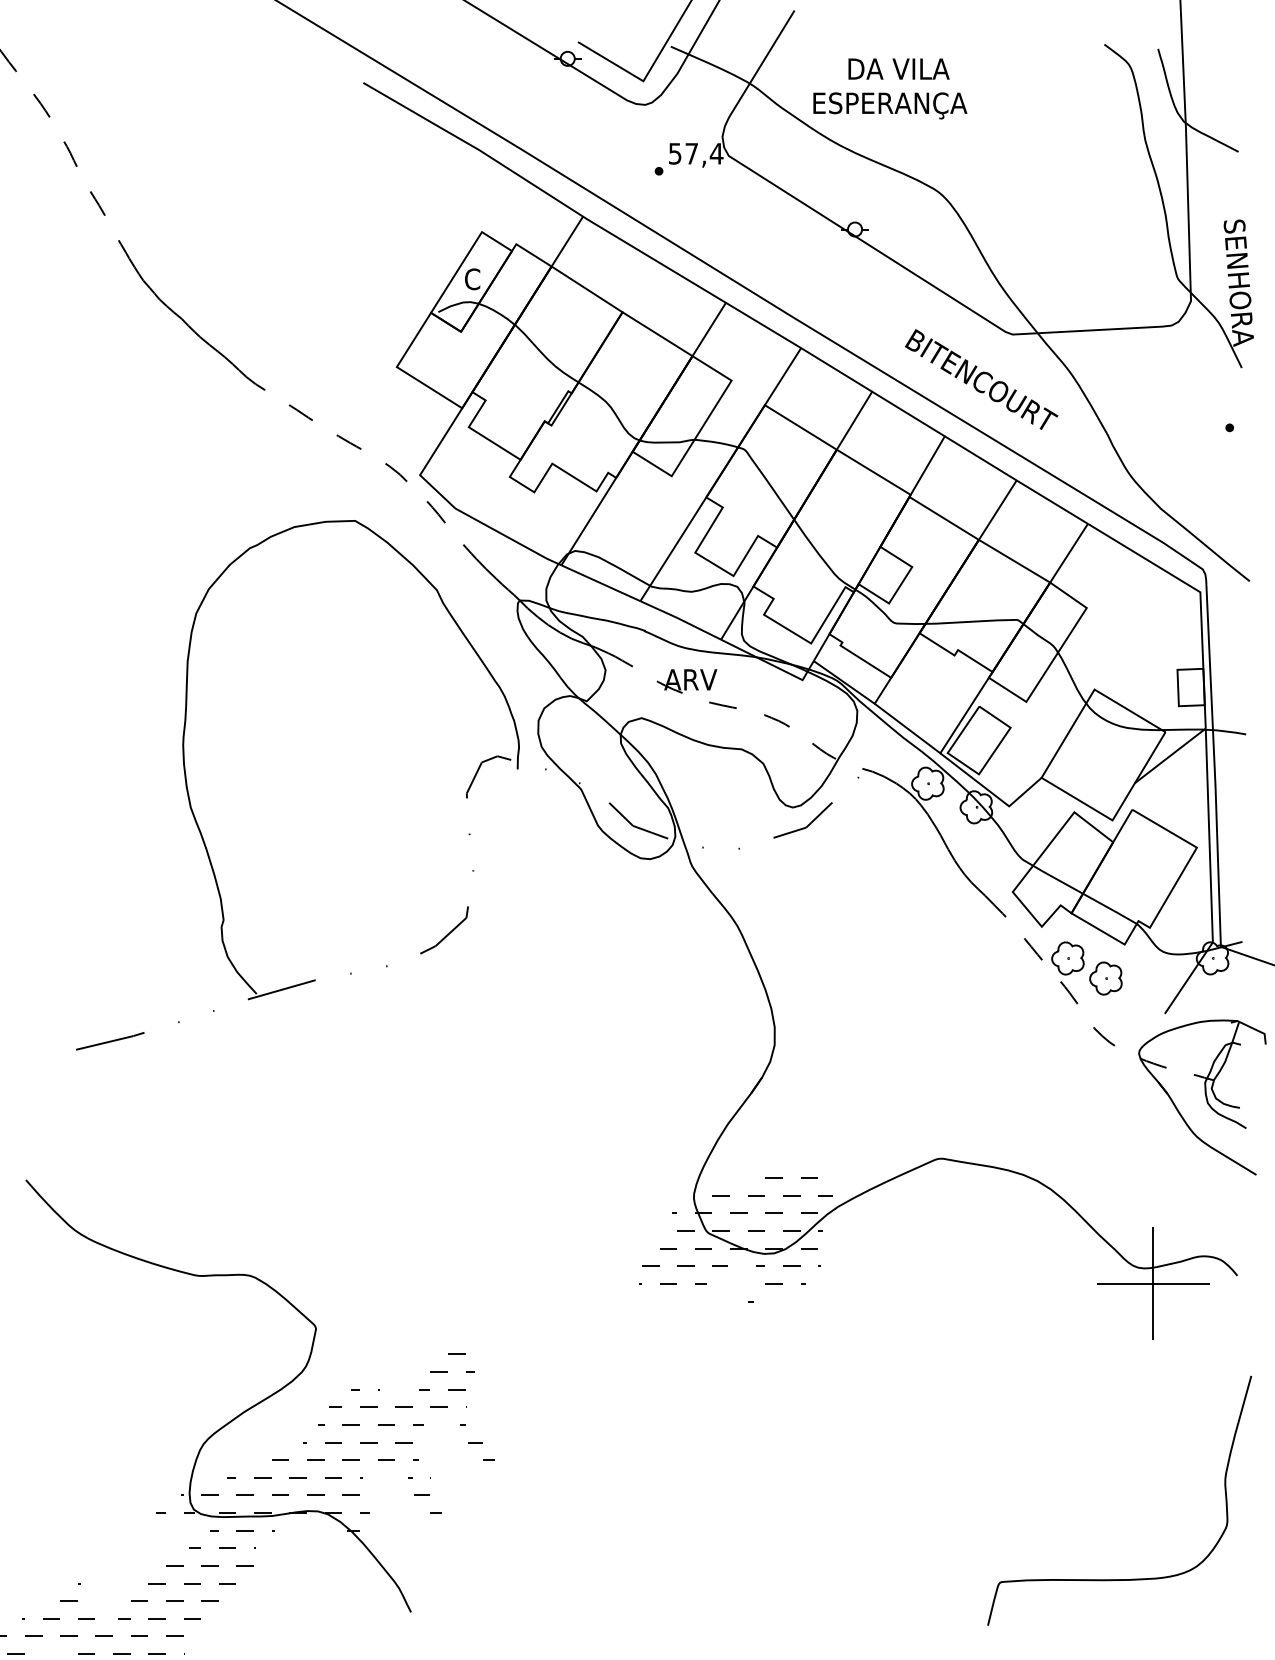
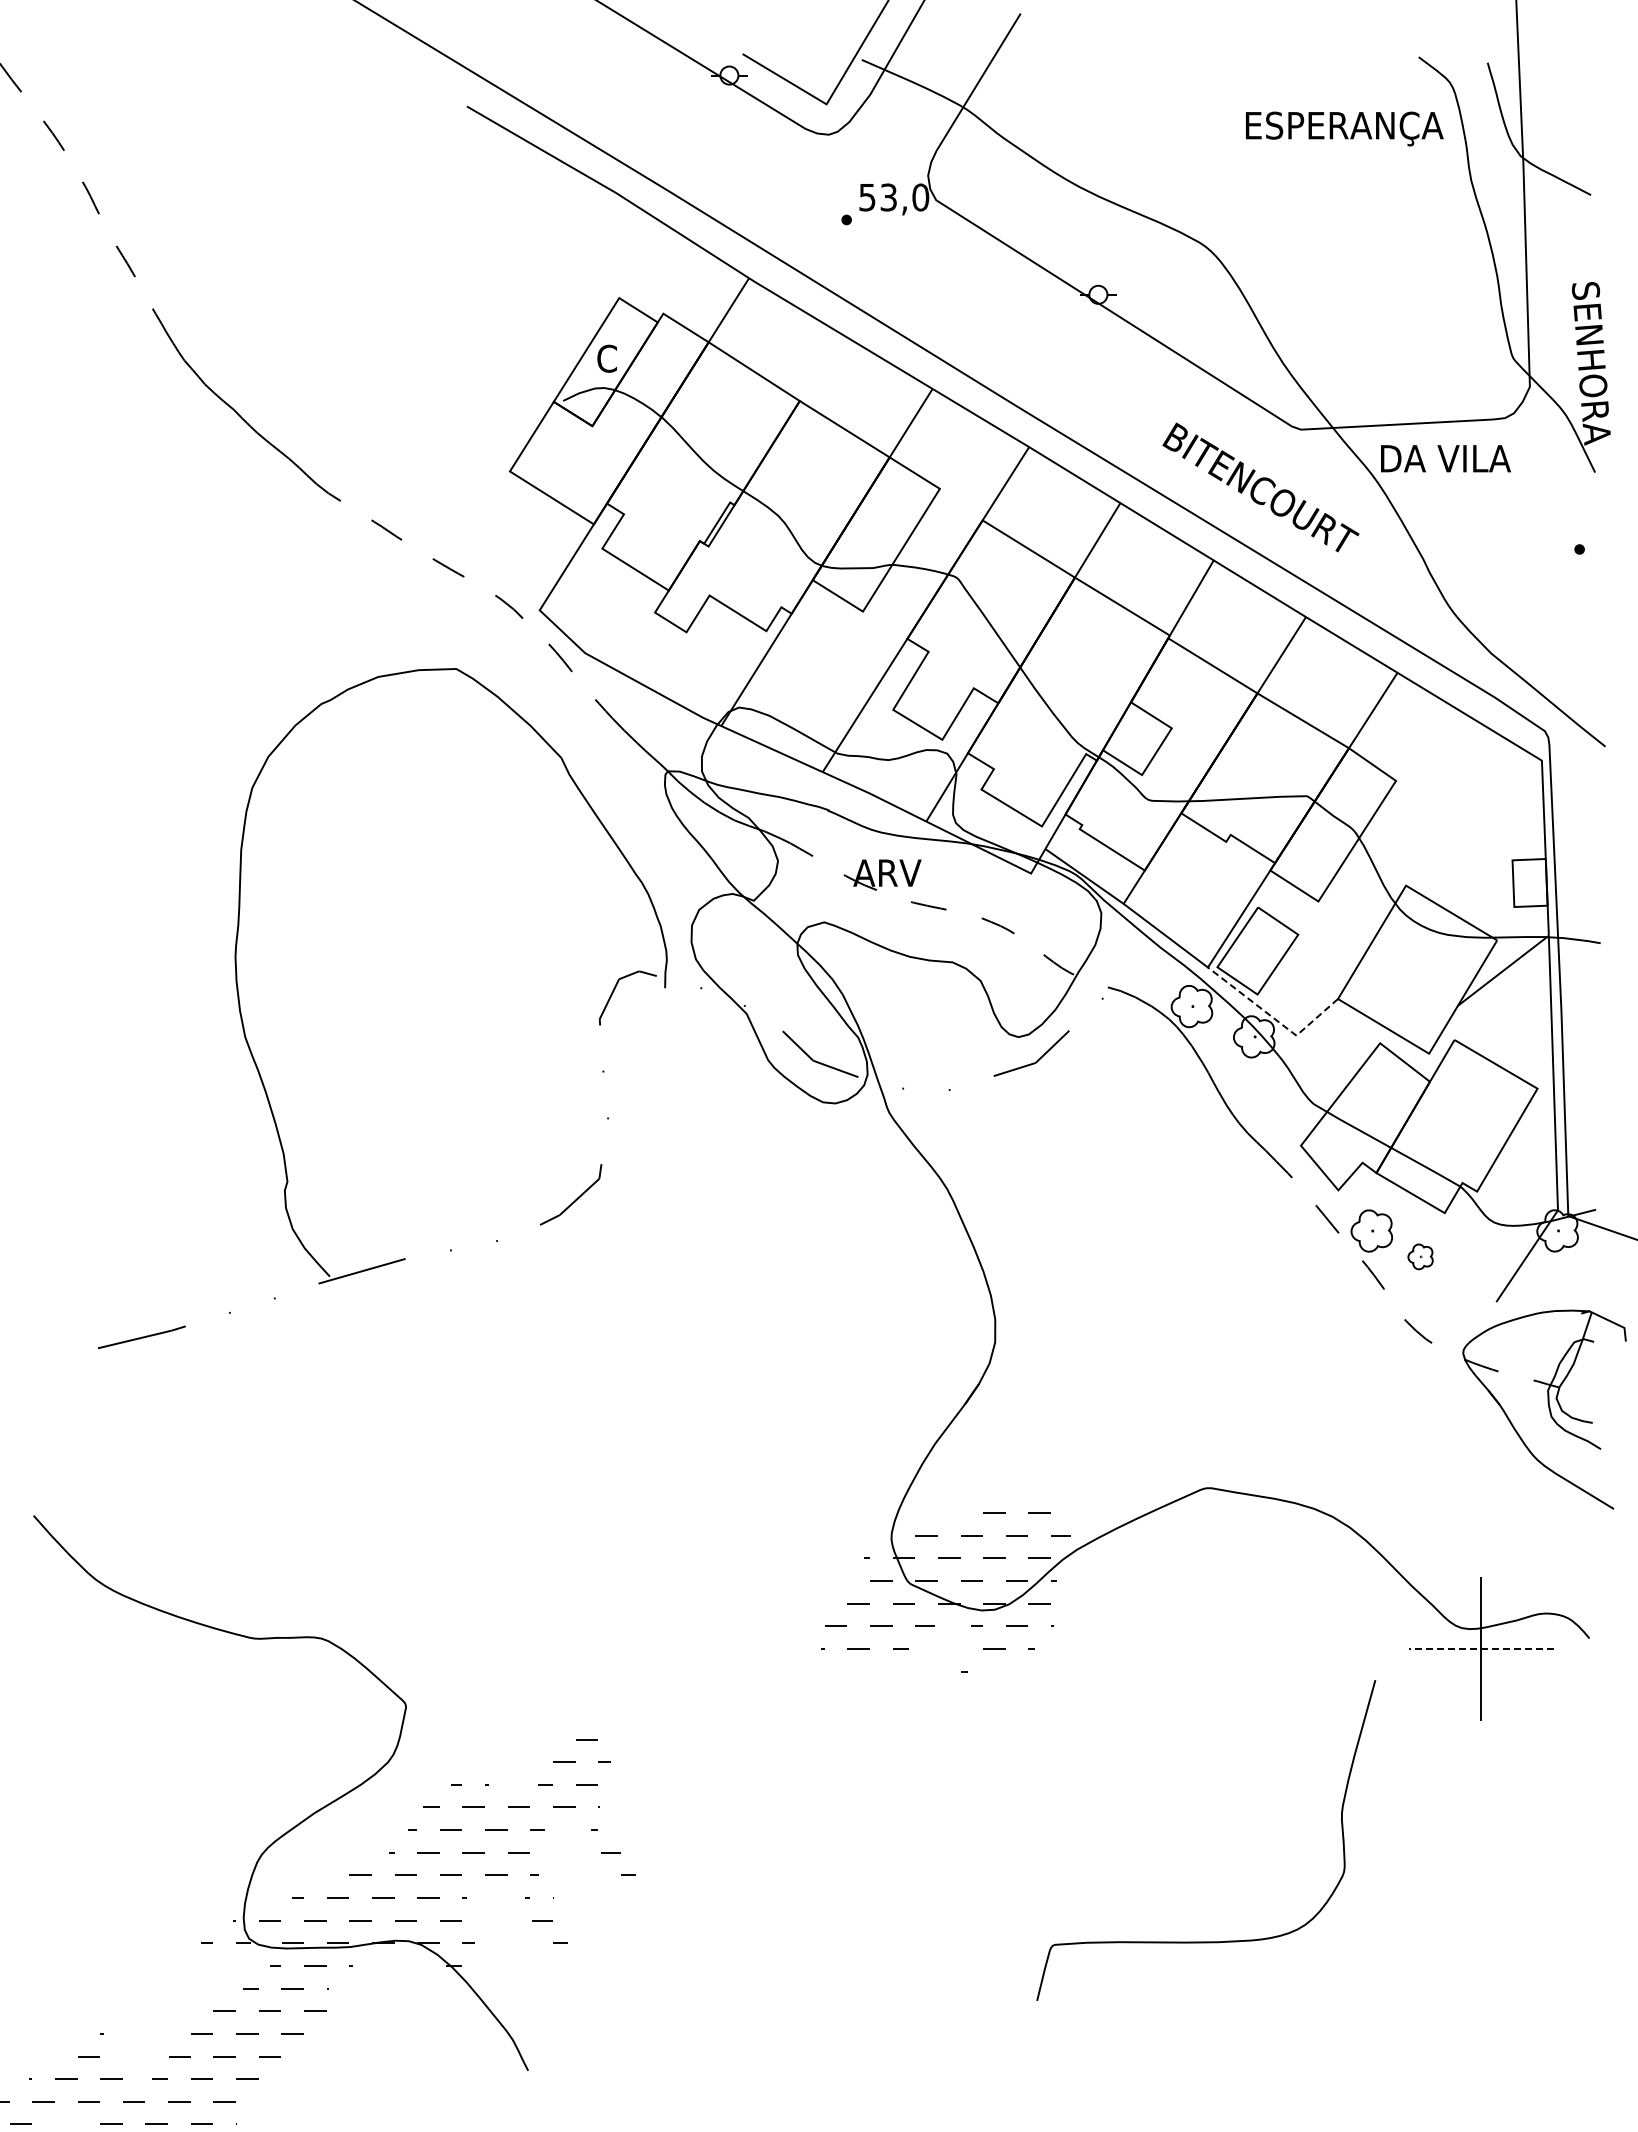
text: (898, 68) -> (1445, 458), moved
text: (890, 105) -> (1344, 128), moved
text: (704, 153) -> (904, 197), 57,4 -> 53,0
line: (992, 793) -> (1274, 1018), solid -> dashed
part: (1105, 978) -> (1420, 1256), size x0.6
line: (1152, 1283) -> (1480, 1648), solid -> dashed
curve: (1119, 1579) -> (1206, 1941), moved

